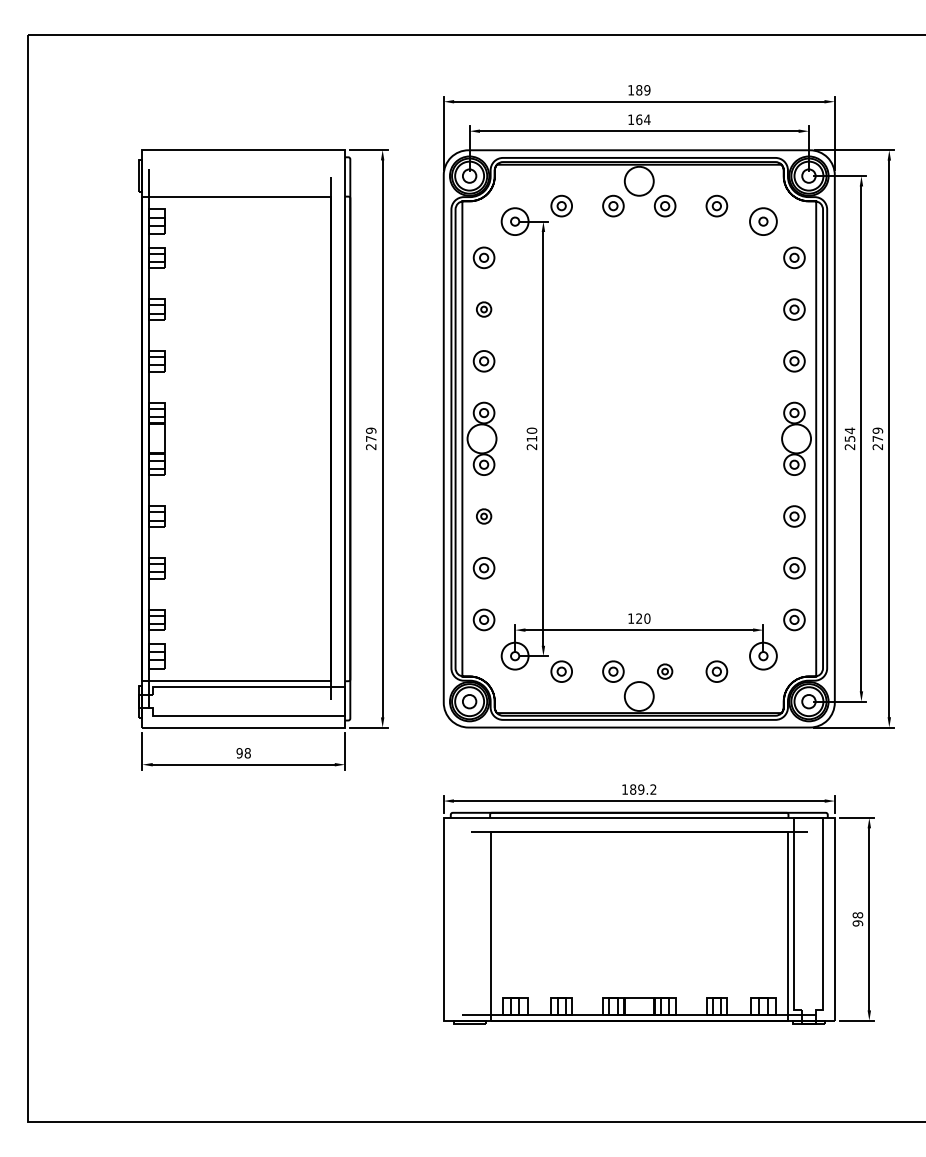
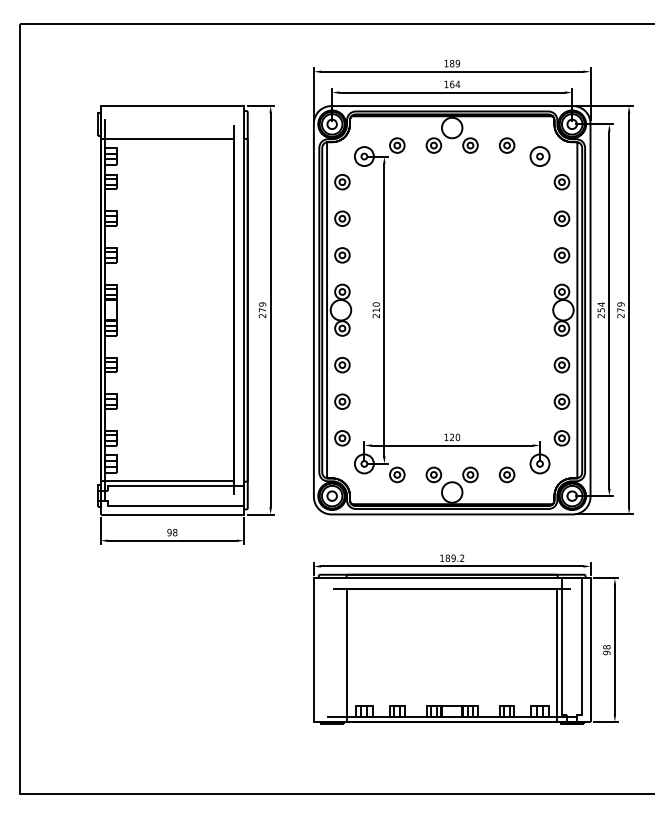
part: (483, 309) -> (342, 218), size x1.43
part: (483, 516) -> (342, 365), size x1.43
part: (664, 671) -> (470, 474), size x1.43

